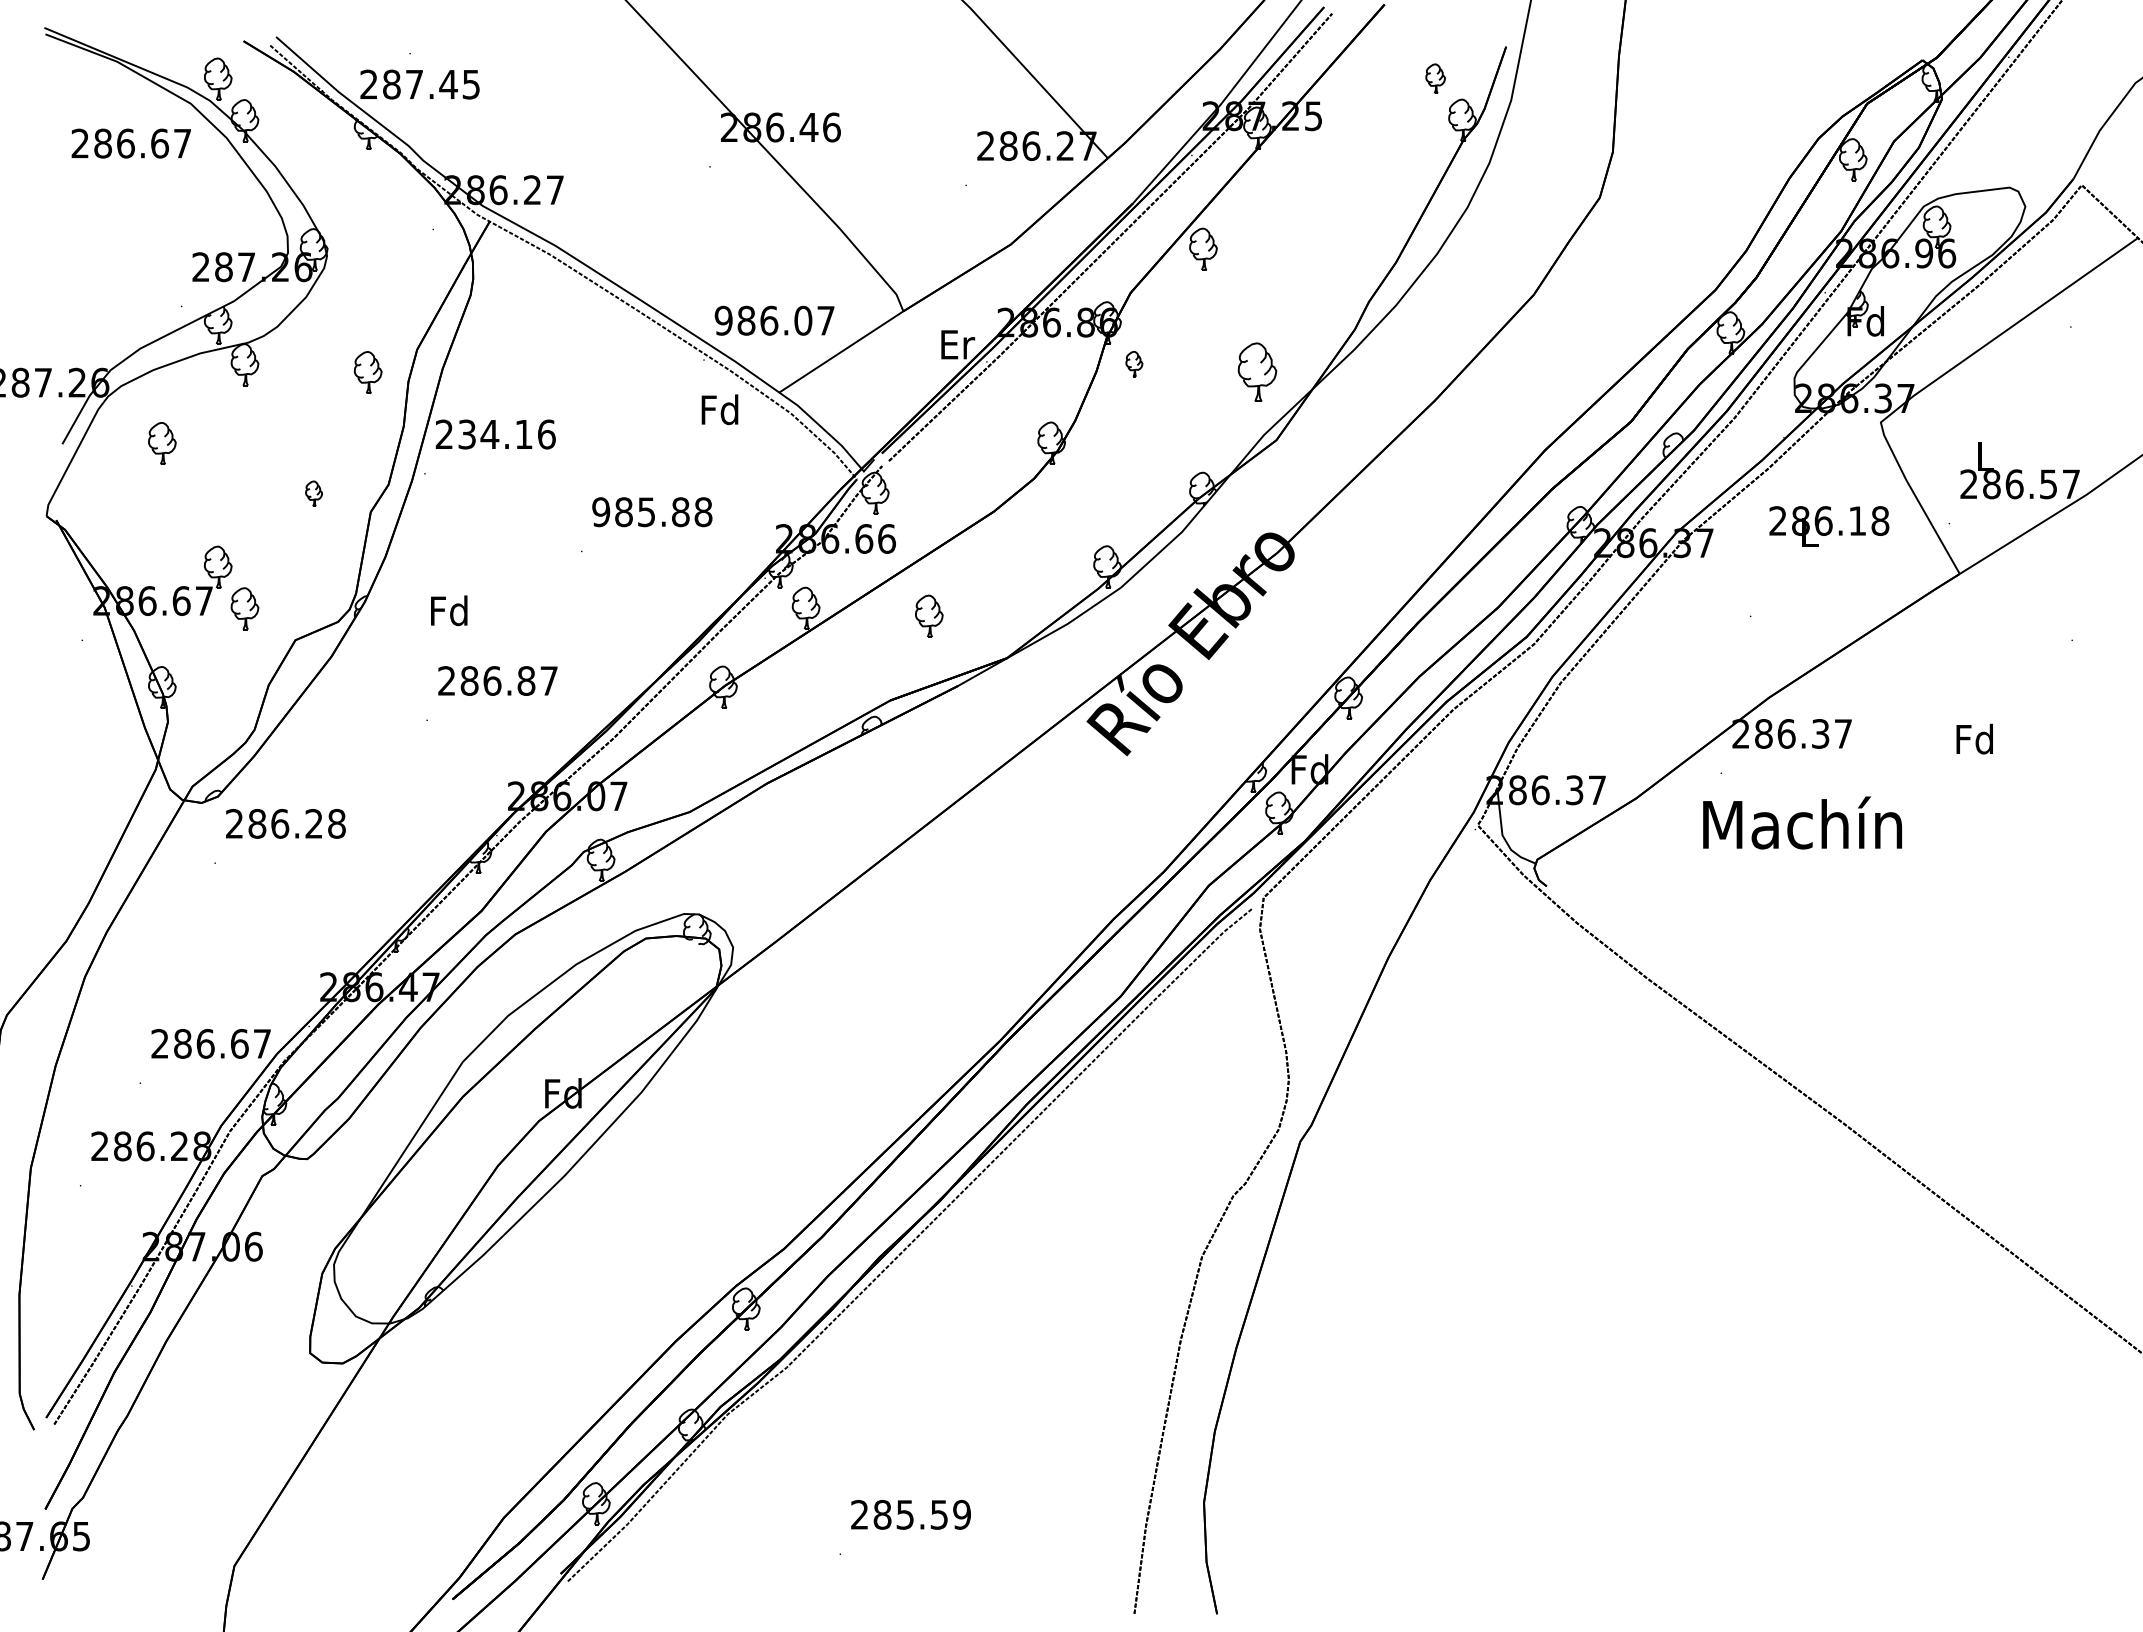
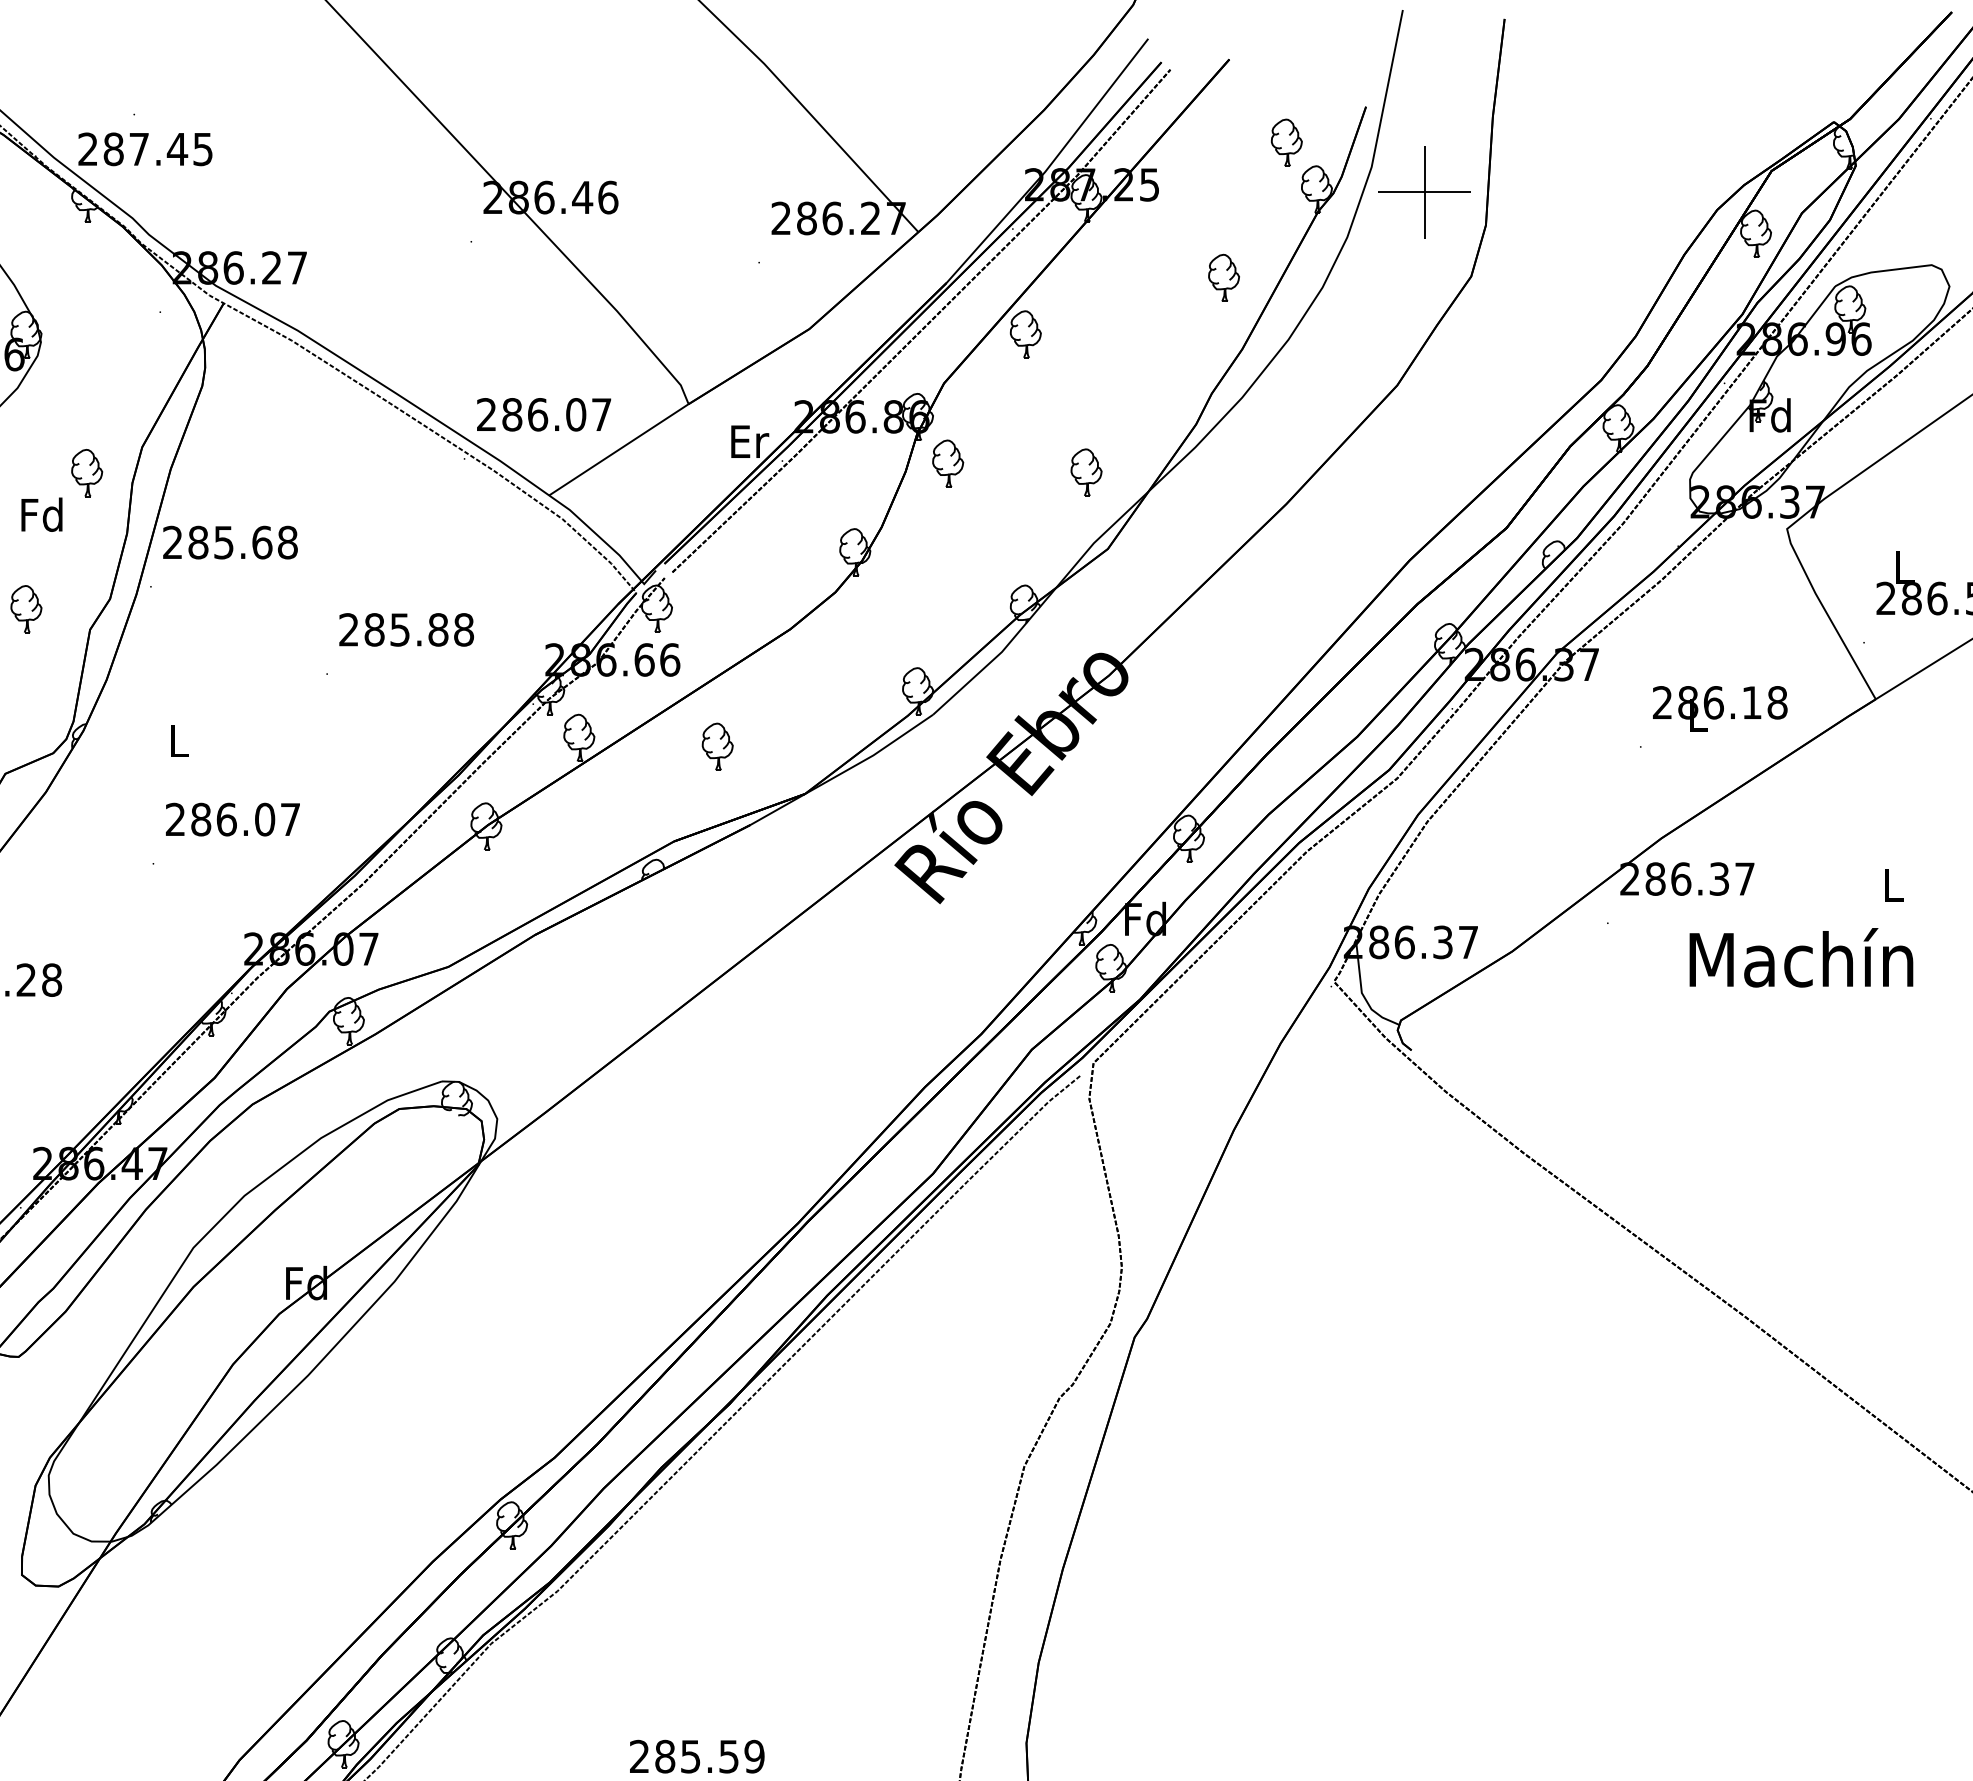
part: (1435, 78) -> (1286, 142), size x1.43
part: (1558, 122) -> (1424, 191), added
part: (1379, 198) -> (1223, 277), added
text: (723, 320) -> (486, 414), 986.07 -> 286.07
part: (1134, 363) -> (948, 462), size x1.67
part: (1257, 371) -> (1086, 471), size x0.71
text: (719, 409) -> (41, 514), moved
text: (506, 434) -> (242, 542), 234.16 -> 285.68
part: (313, 493) -> (25, 608), size x1.67
text: (601, 512) -> (349, 630), 985.88 -> 285.88
text: (1829, 526) -> (1720, 708), moved
text: (449, 610) -> (178, 740), Fd -> L
text: (526, 680) -> (265, 819), 286.87 -> 286.07
text: (1974, 738) -> (1892, 884), Fd -> L
text: (1802, 822) -> (1801, 957), moved

